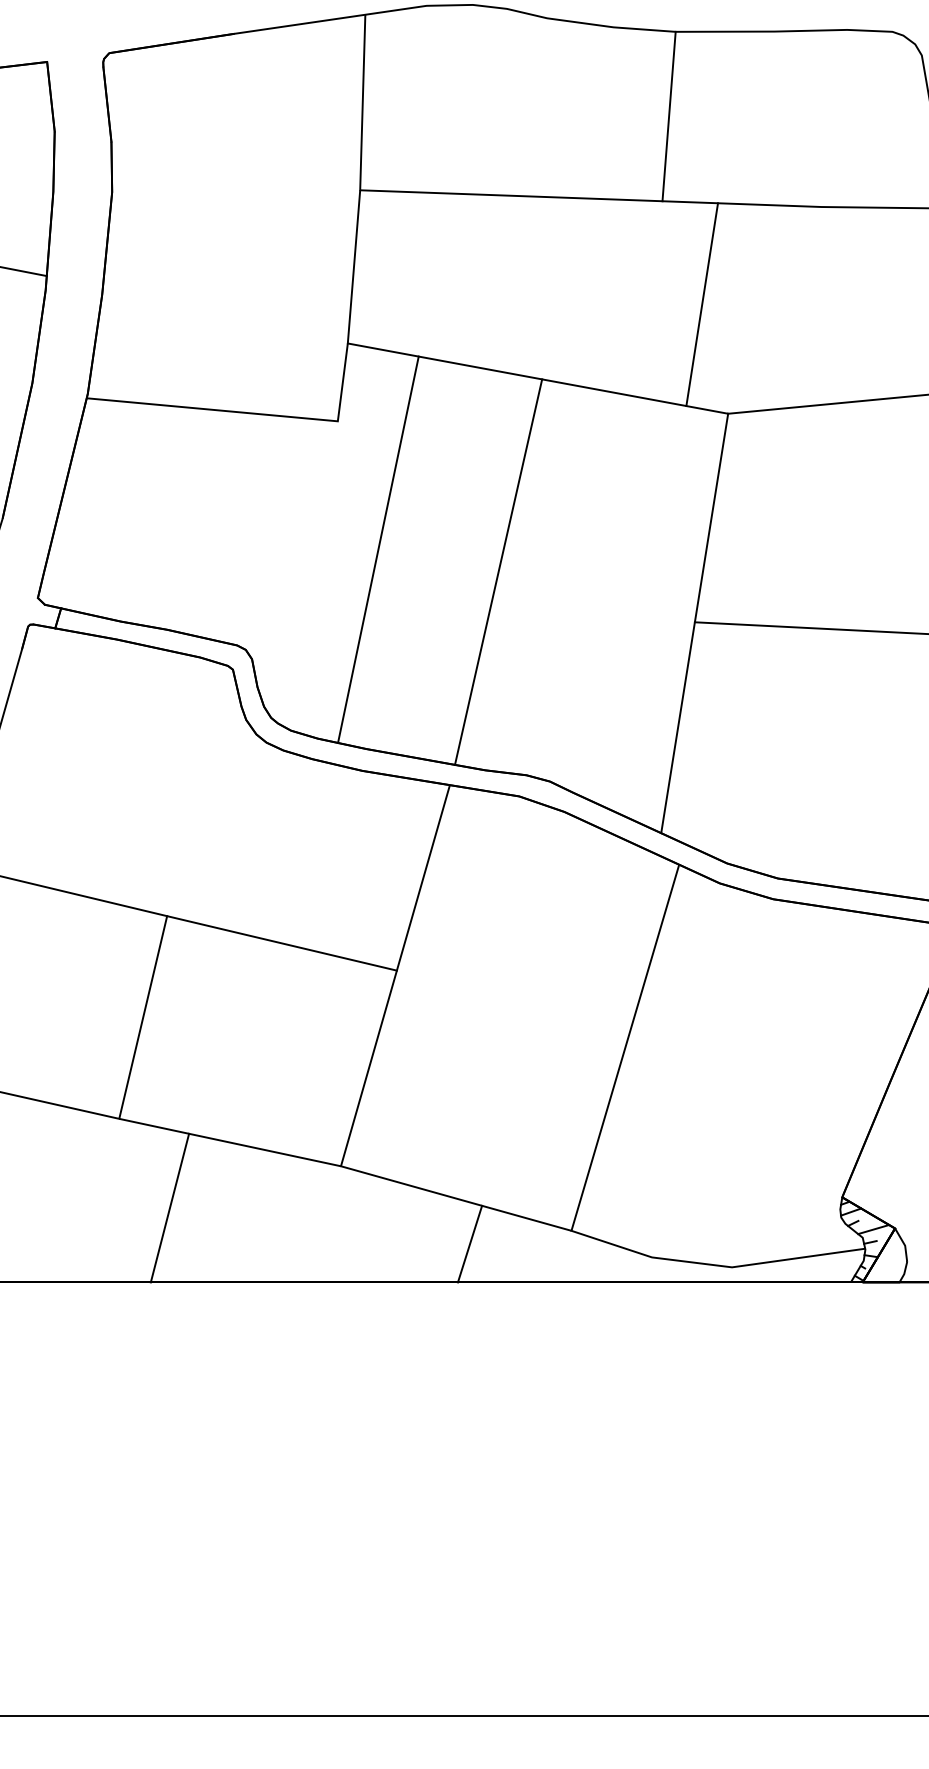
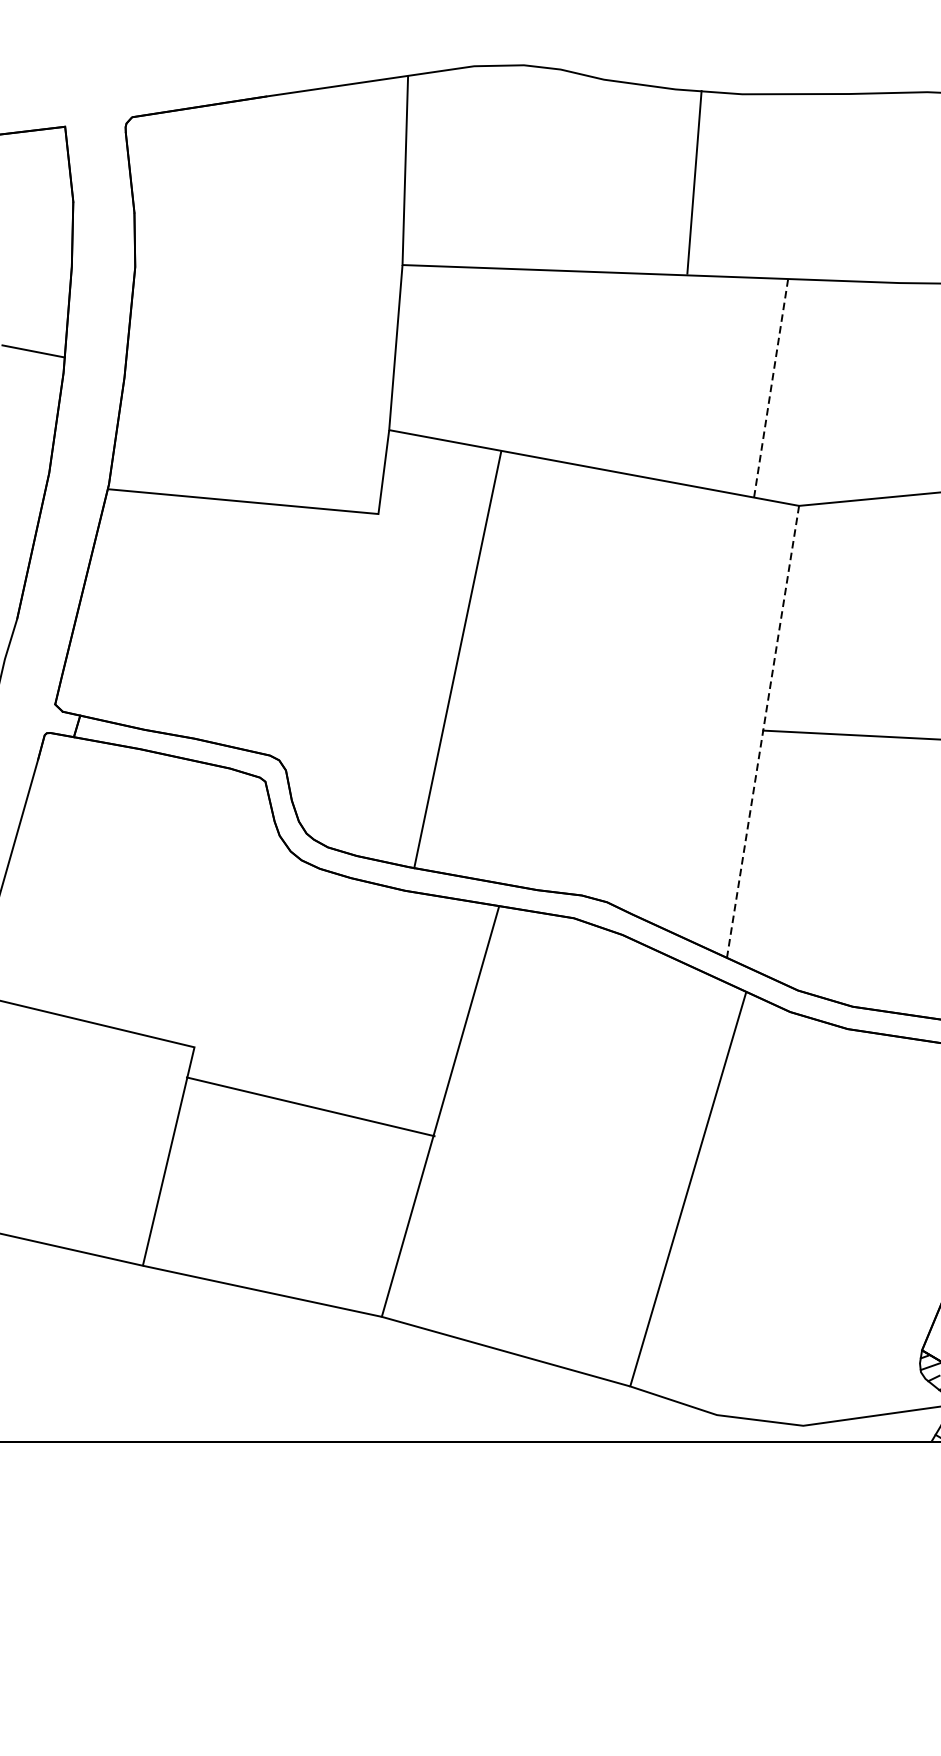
line: (668, 116) -> (693, 182), moved
line: (702, 304) -> (771, 388), solid -> dashed
line: (378, 549) -> (457, 659), moved
line: (498, 572) -> (551, 676), removed
line: (694, 623) -> (762, 731), solid -> dashed
line: (281, 943) -> (310, 1106), moved
line: (169, 1207) -> (197, 1361), removed
line: (469, 1243) -> (520, 1400), removed

